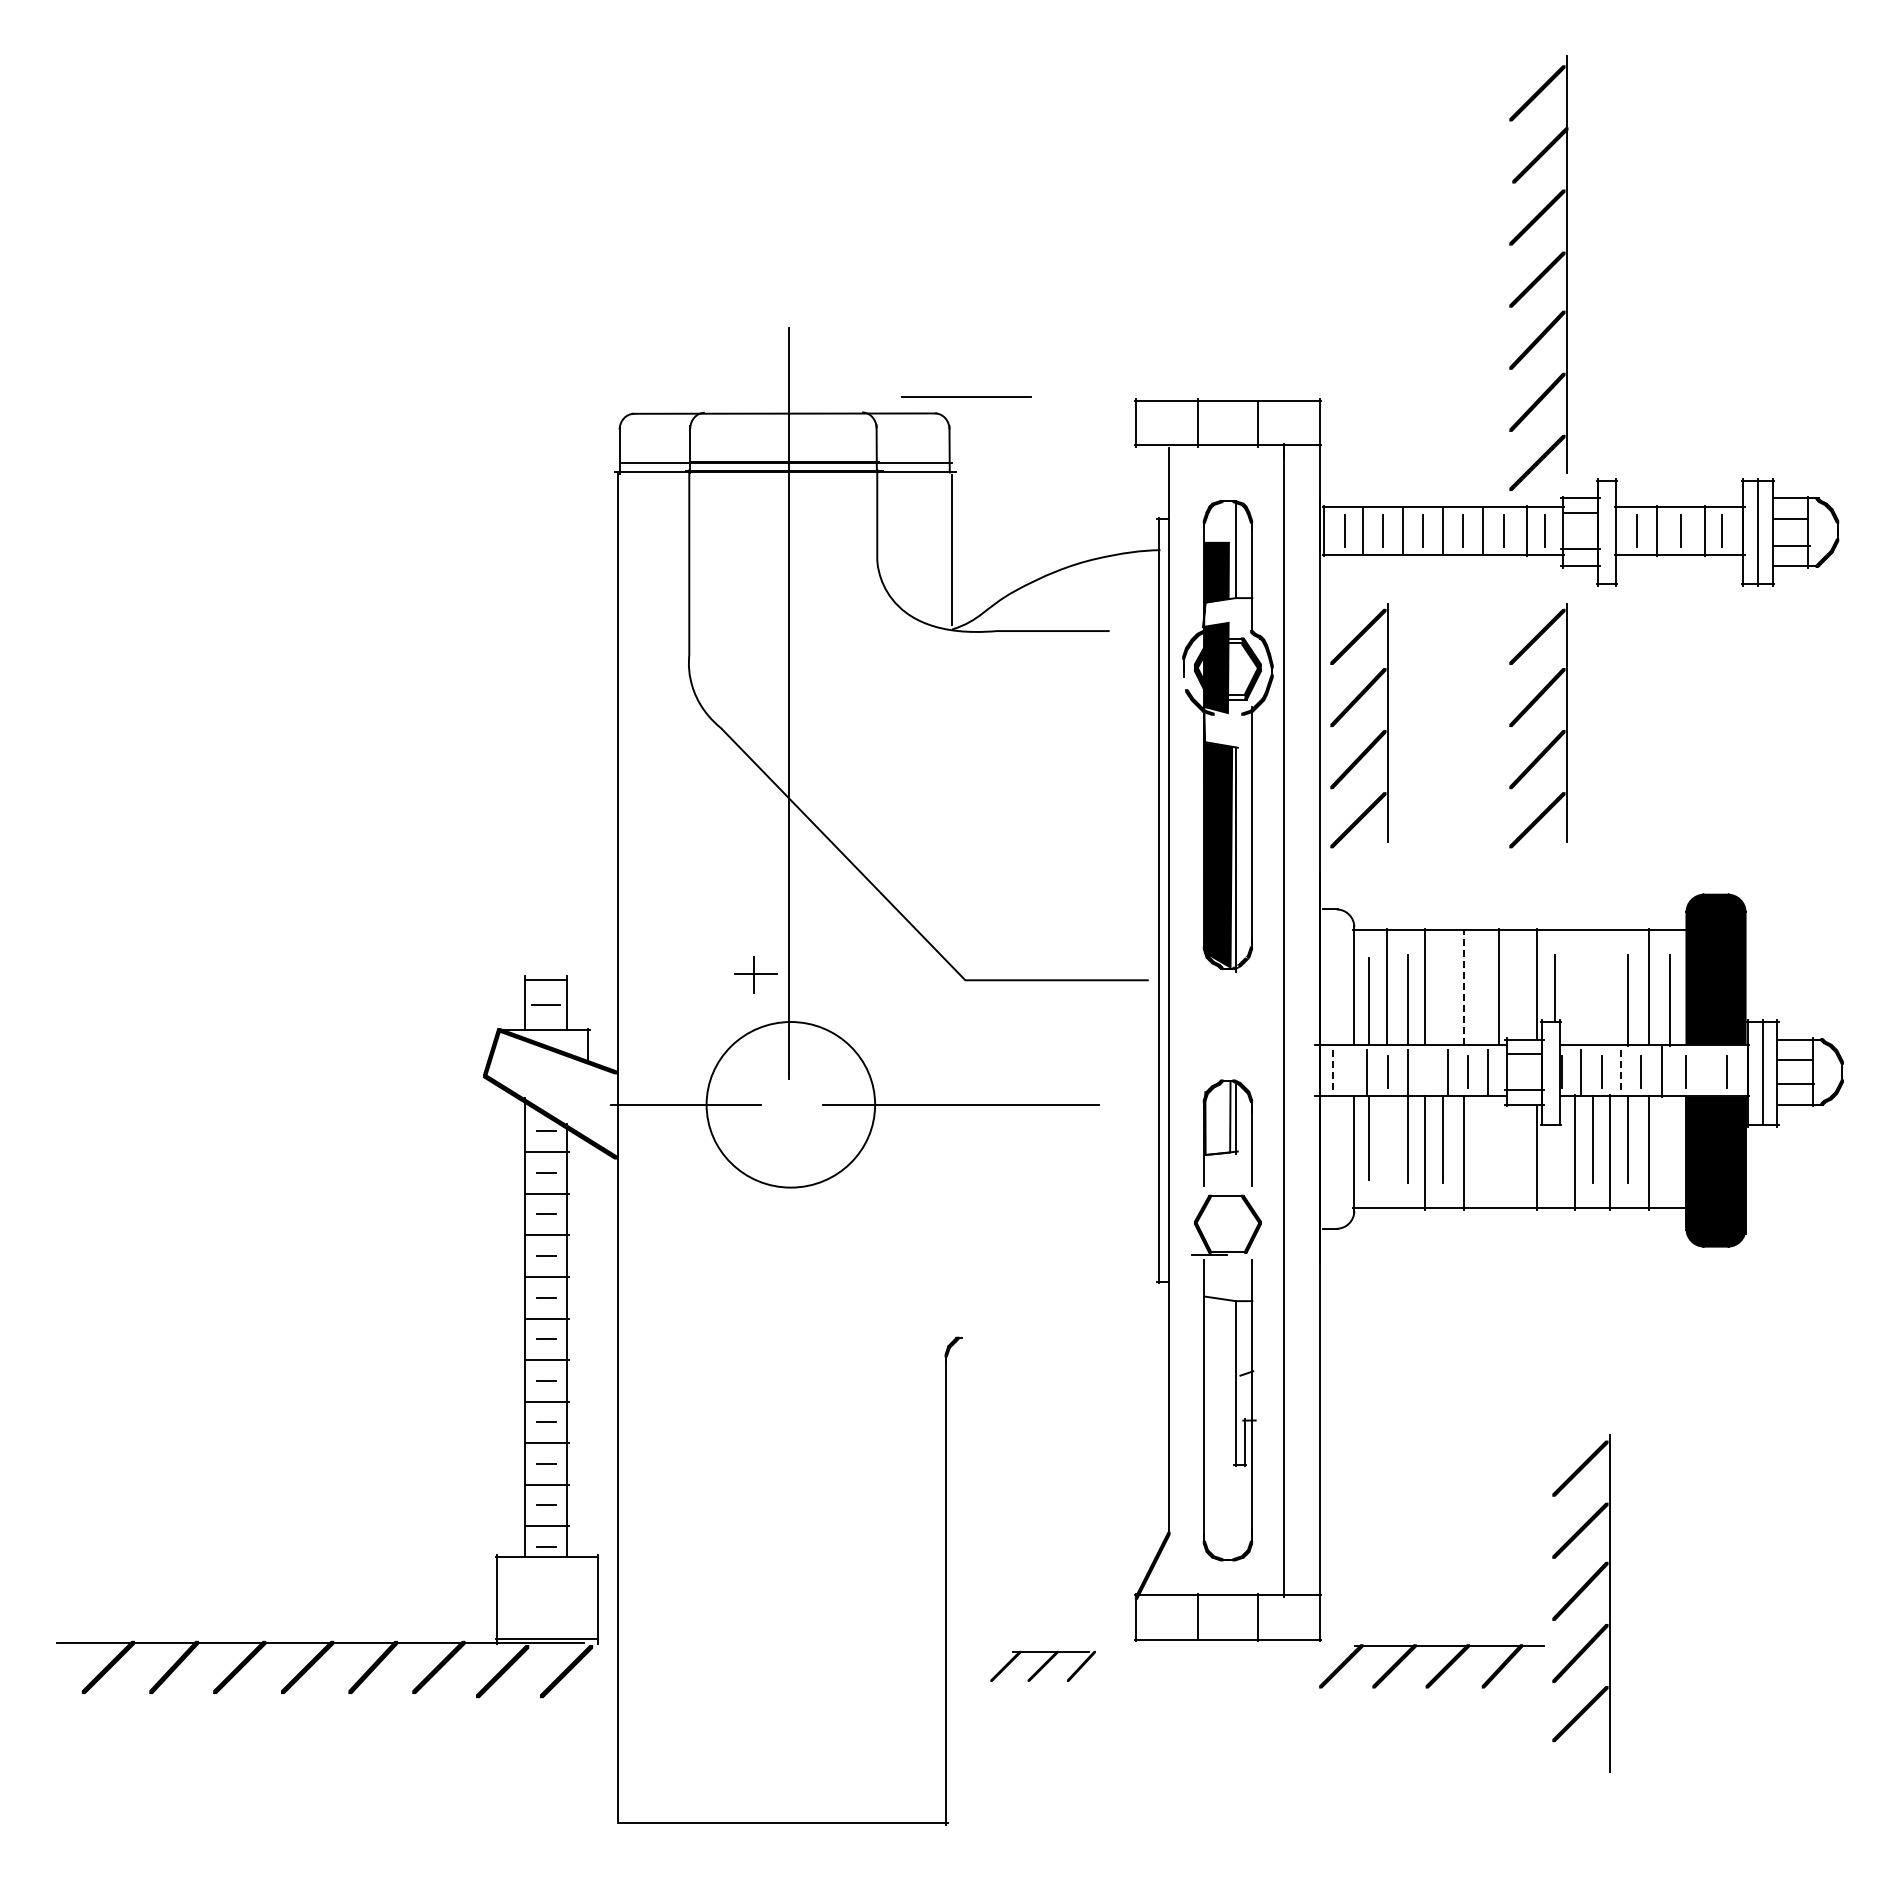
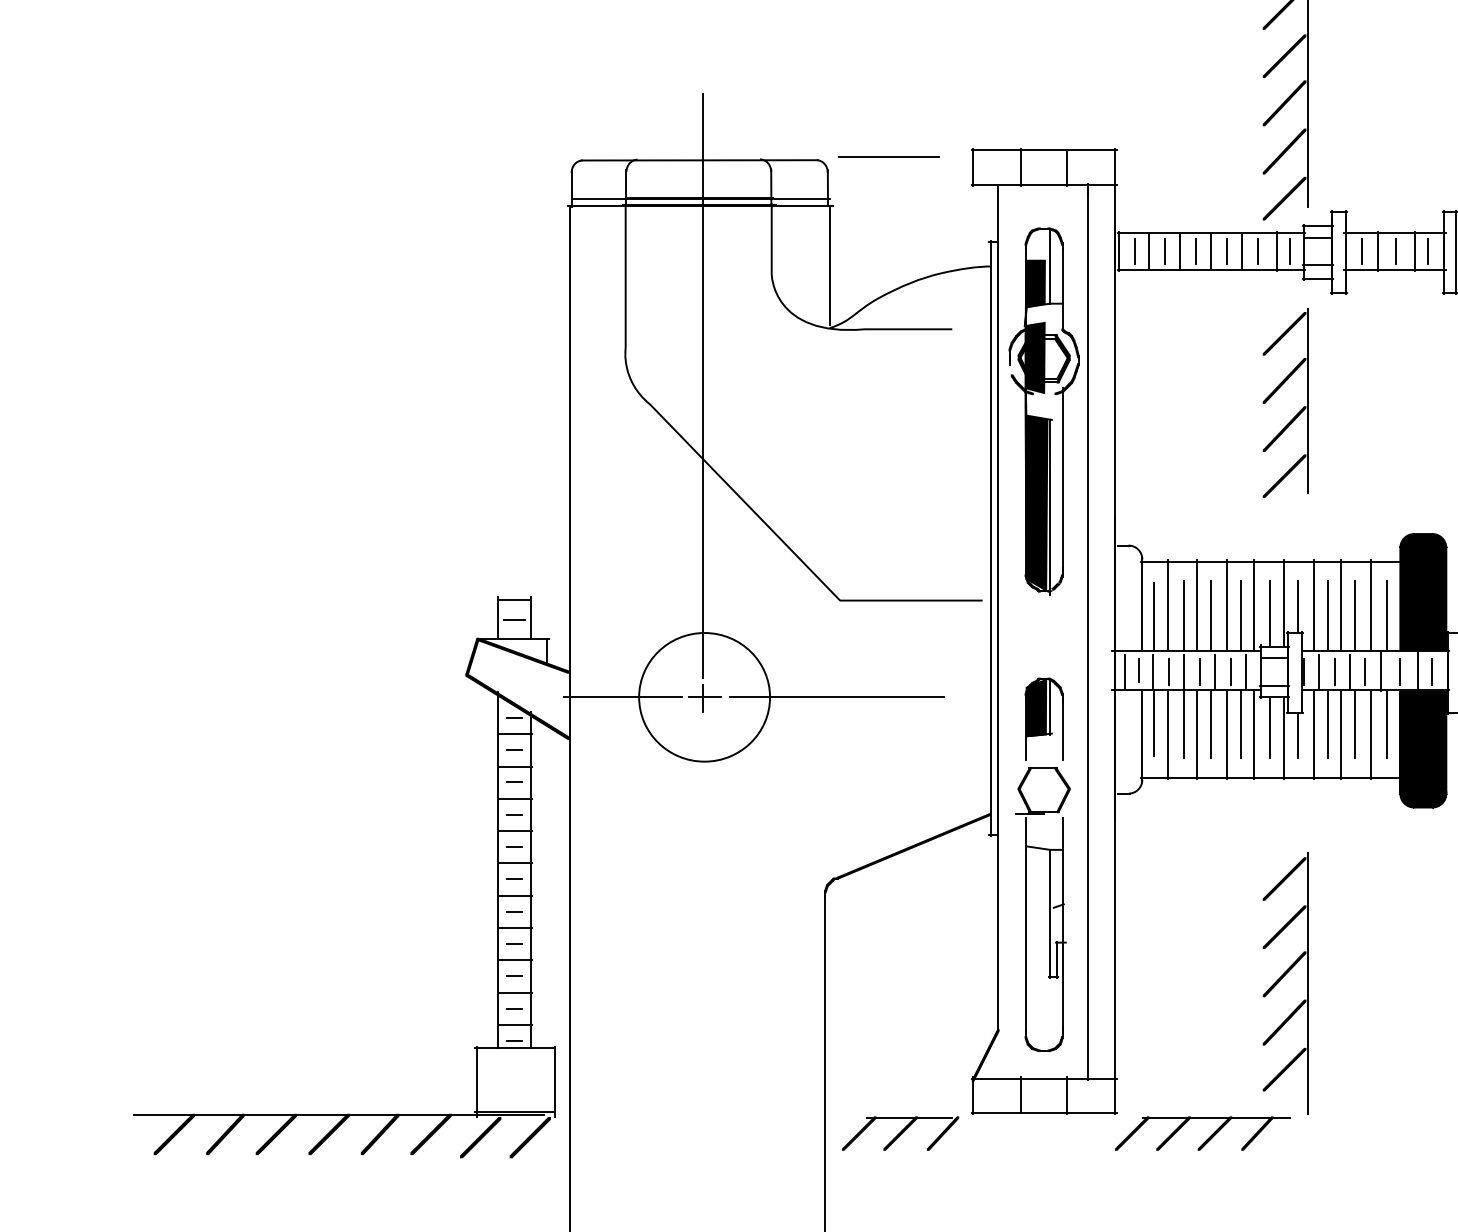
line: (966, 396) -> (889, 157), moved
part: (1347, 712) -> (1137, 392), removed
part: (755, 974) -> (704, 697), moved
line: (1463, 986) -> (1227, 605), dashed -> solid
line: (1575, 986) -> (1314, 605), added
line: (1610, 986) -> (1341, 605), added
line: (1519, 996) -> (1270, 613), added
line: (1593, 999) -> (1328, 615), added
line: (1443, 1000) -> (1211, 616), added
line: (1481, 1000) -> (1241, 616), added
line: (1349, 1070) -> (1138, 670), added
line: (1428, 1071) -> (1199, 671), added
line: (1709, 1071) -> (1418, 671), added
line: (1332, 1072) -> (1125, 672), dashed -> solid
line: (1621, 1072) -> (1349, 672), dashed -> solid
fill: (1217, 1117) -> (1036, 707), added
line: (1669, 1138) -> (1387, 723), added
line: (1481, 1139) -> (1241, 724), added
line: (1519, 1144) -> (1270, 728), added
line: (1386, 1153) -> (1167, 735), added
line: (1498, 1153) -> (1254, 735), added
line: (1554, 1154) -> (1297, 735), added
fill: (1059, 1296) -> (913, 846), added
part: (1576, 1598) -> (1281, 979), moved
part: (1042, 1666) -> (900, 1133), size x1.43

